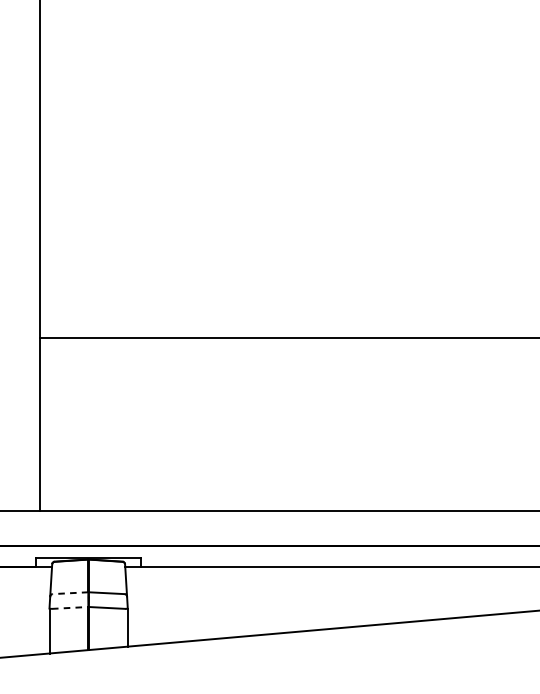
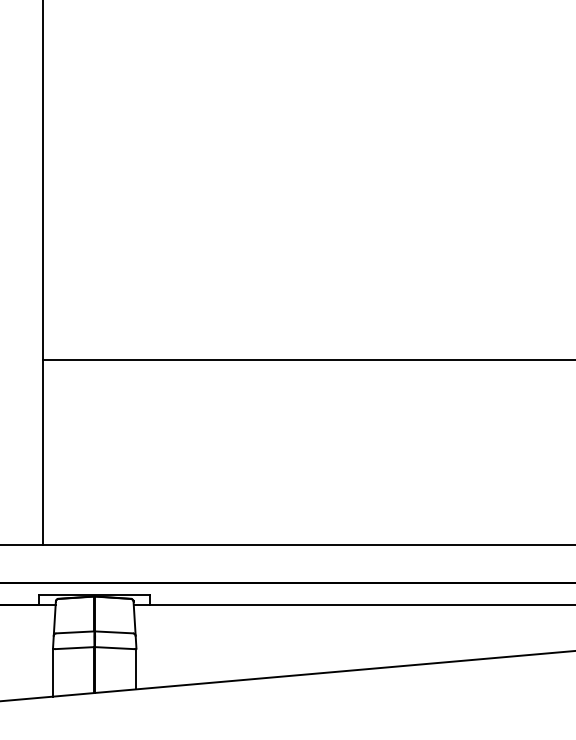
line: (69, 593) -> (74, 632), dashed -> solid
line: (70, 608) -> (75, 648), dashed -> solid

